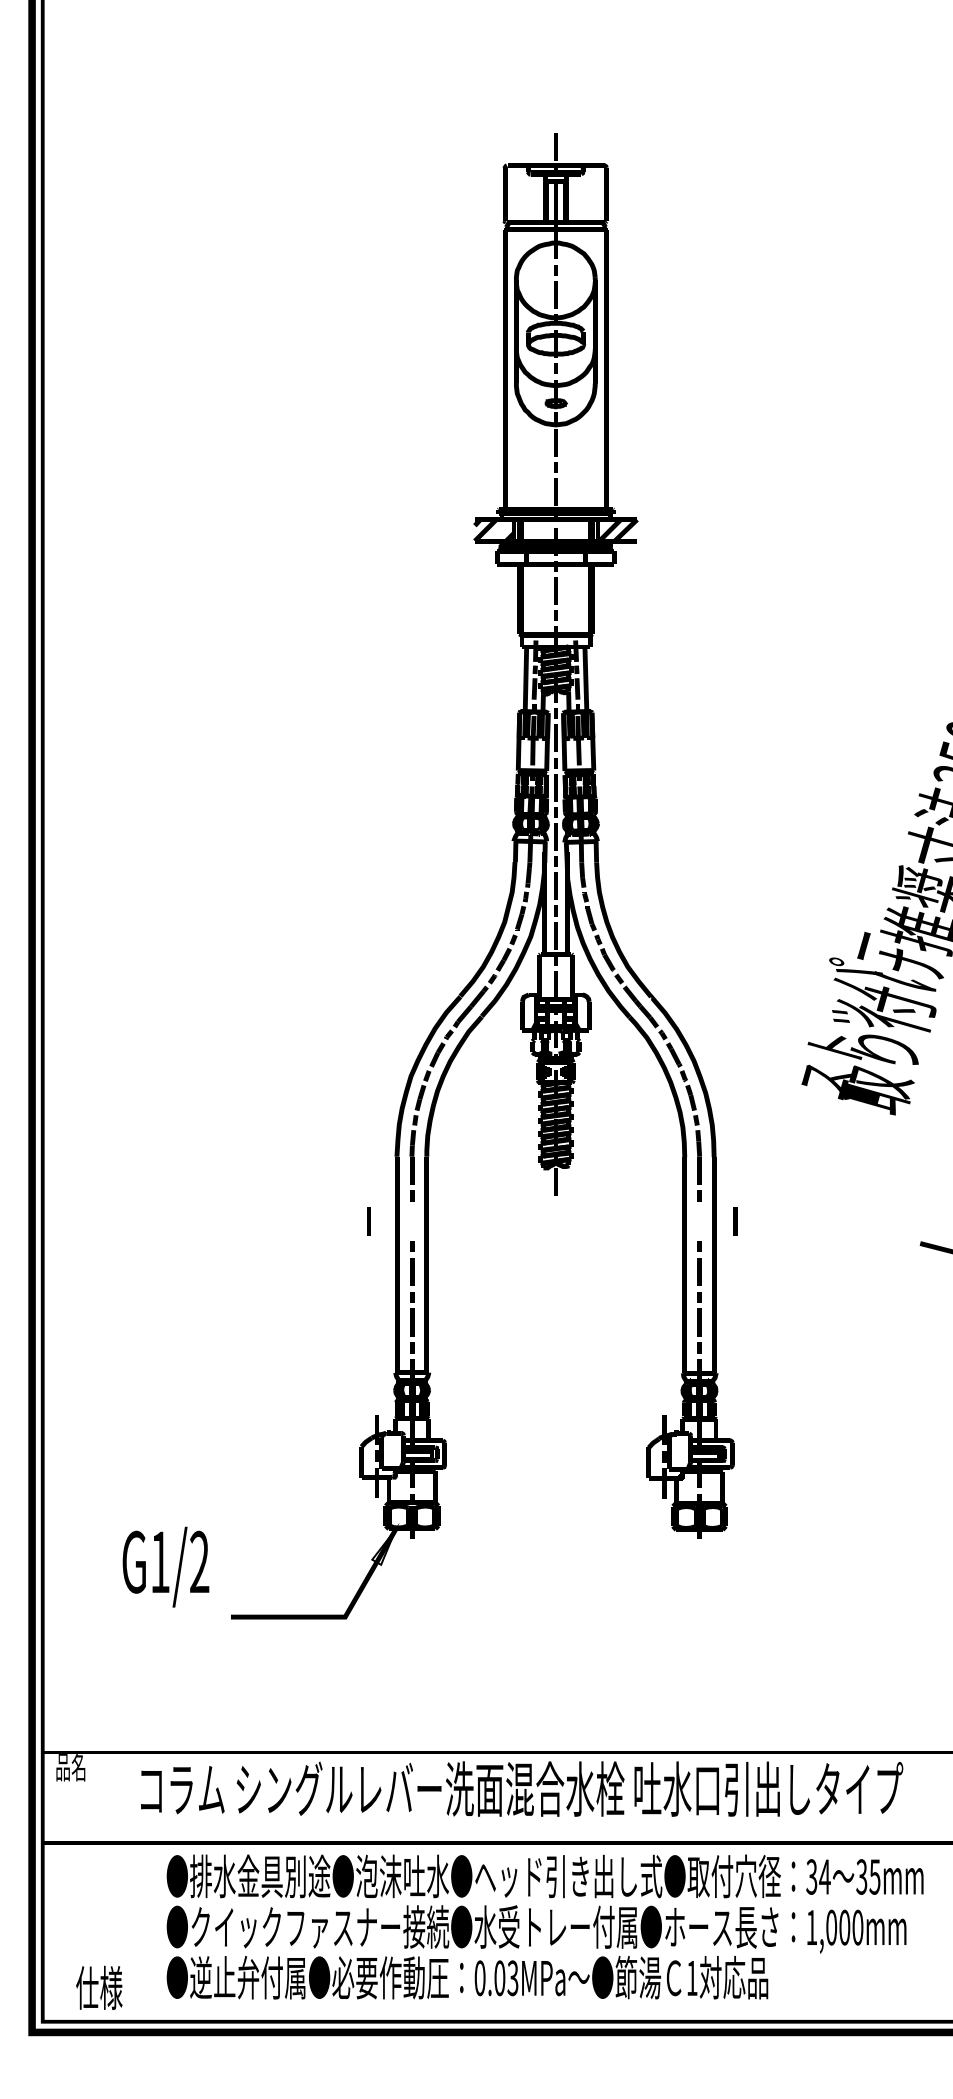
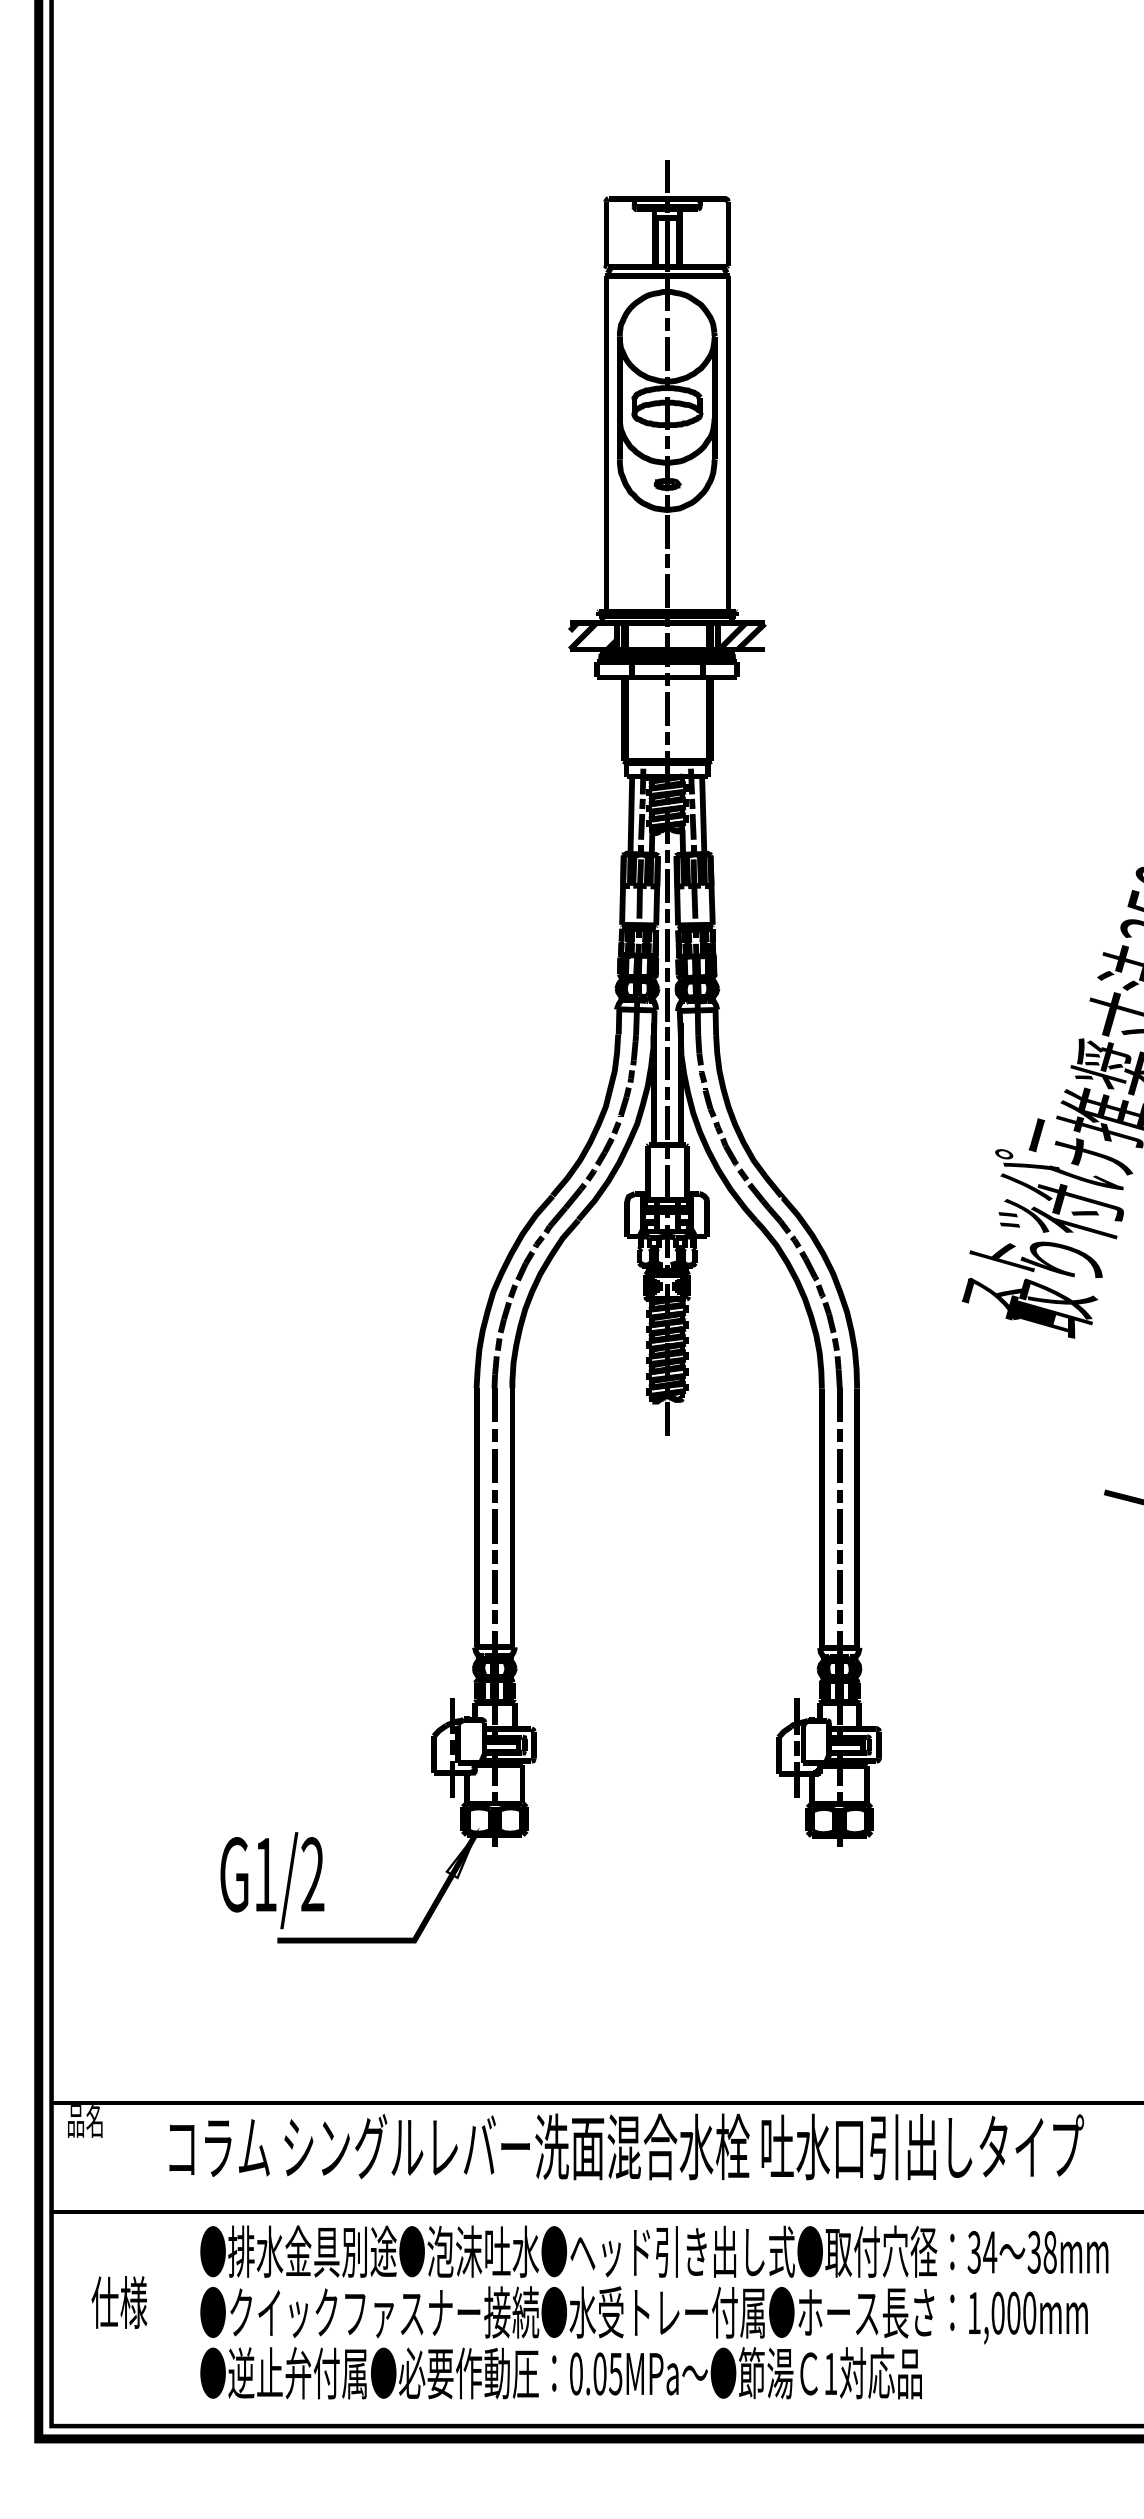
line: (368, 1221) -> (494, 1465), moved
line: (735, 1221) -> (839, 1465), moved
text: (166, 1567) -> (272, 1880), moved
text: (874, 1877) -> (1049, 2252), 35mm -> 38mm
text: (512, 1977) -> (615, 2373), 0.03MPa -> 0.05MPa
text: (99, 1987) -> (119, 2302), moved

